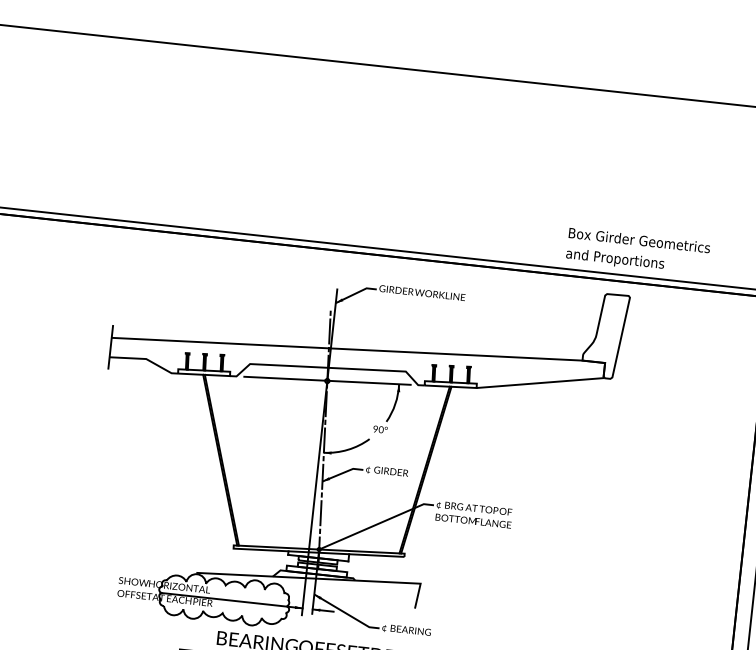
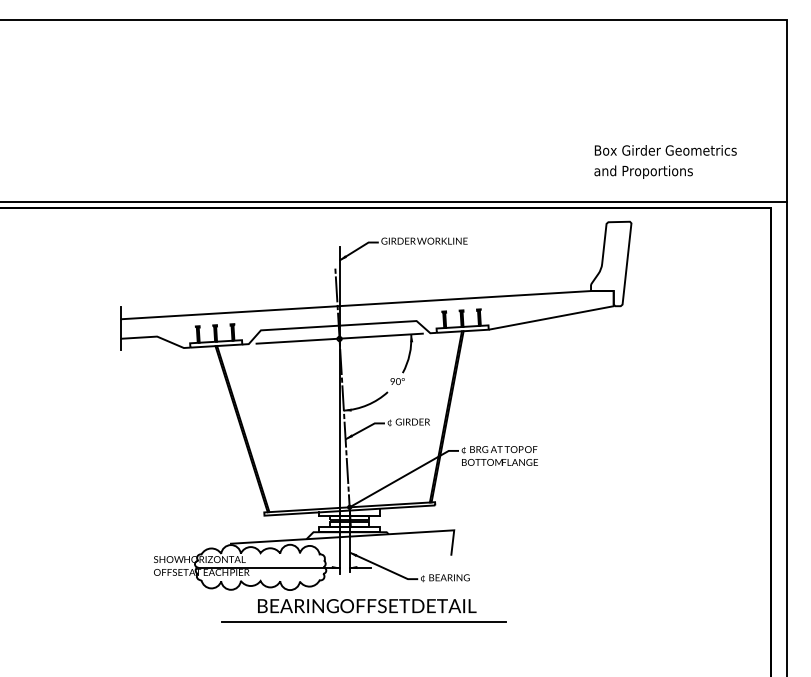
text: (638, 251) -> (665, 161), moved

